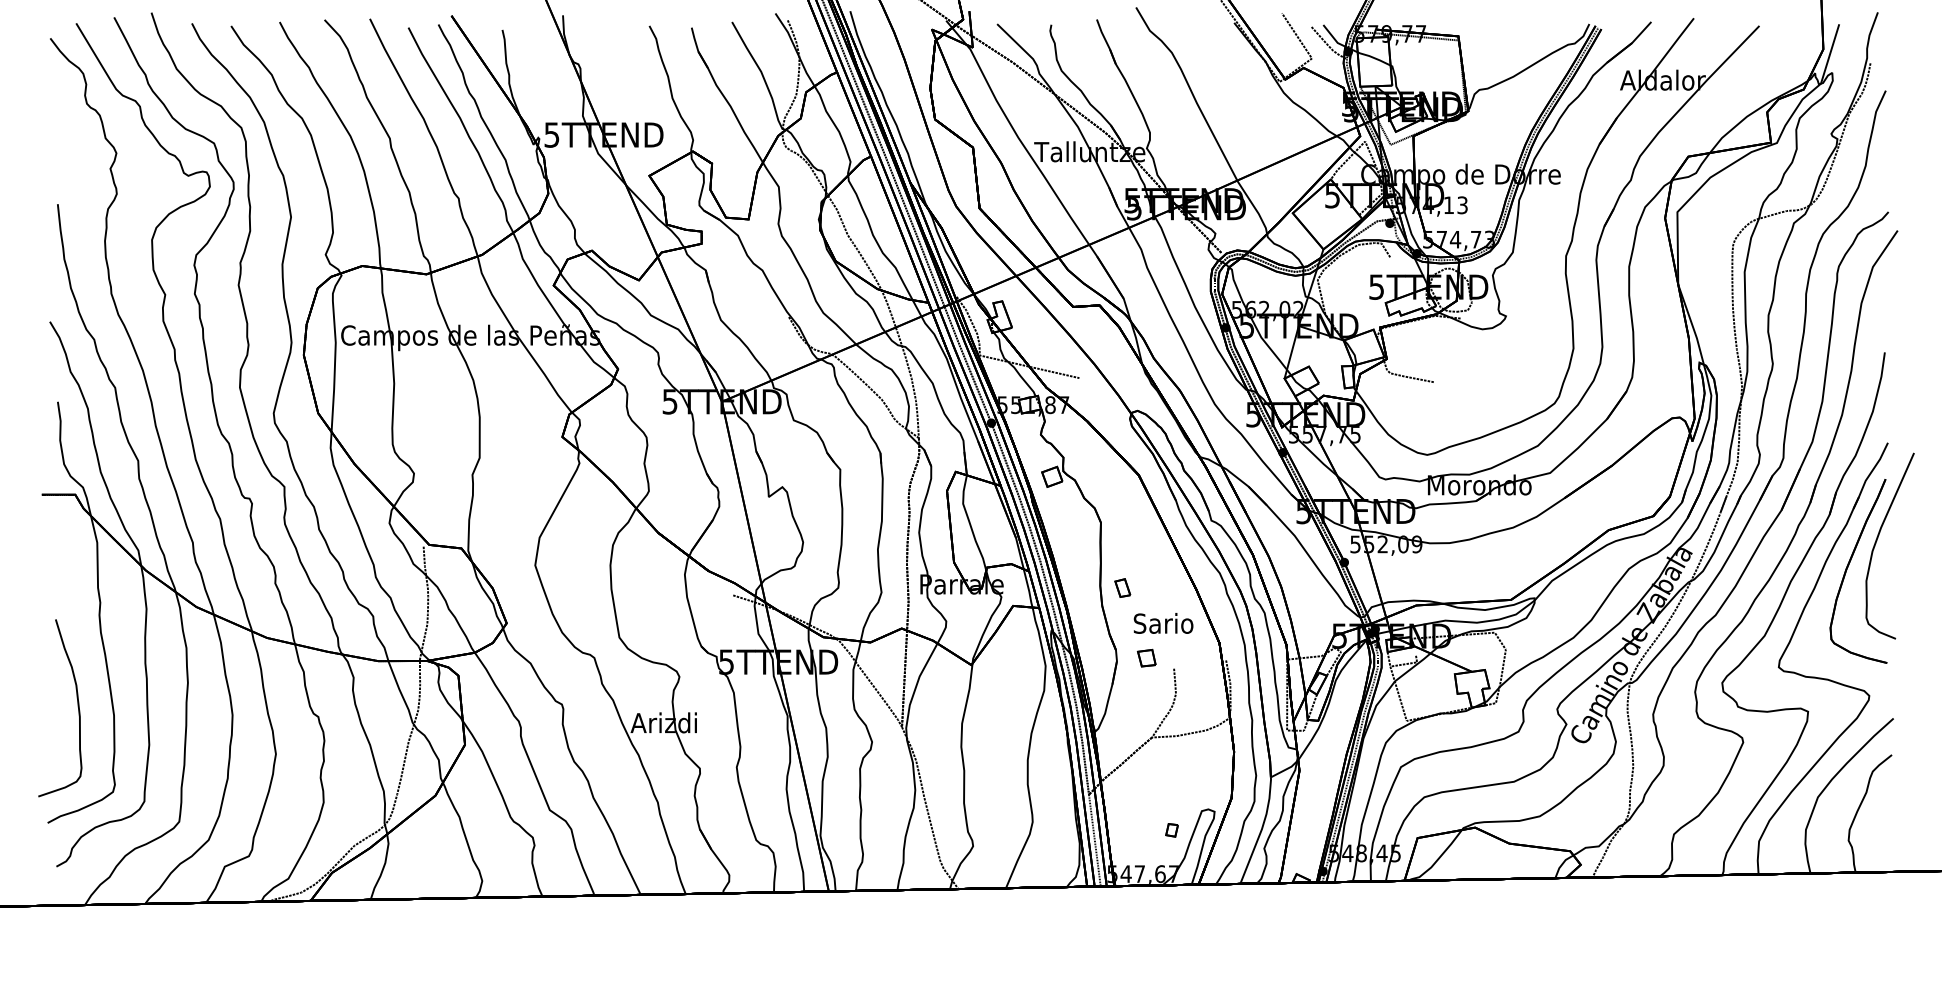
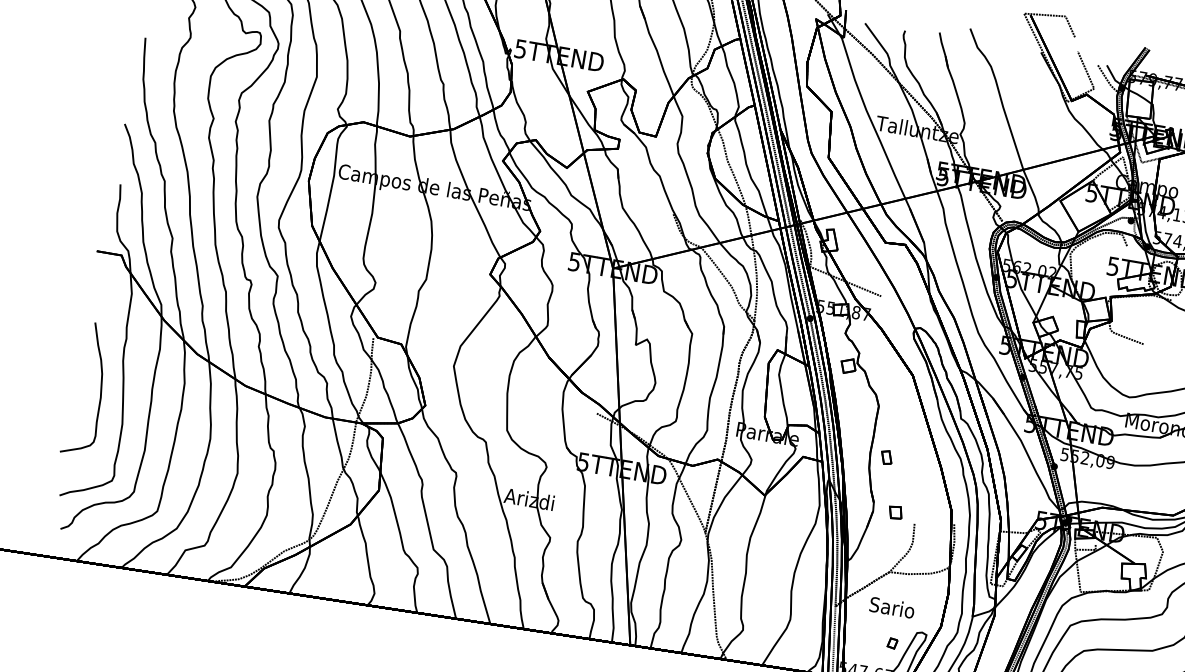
text: (1163, 623) -> (892, 607), moved
part: (77, 706) -> (100, 389), moved

